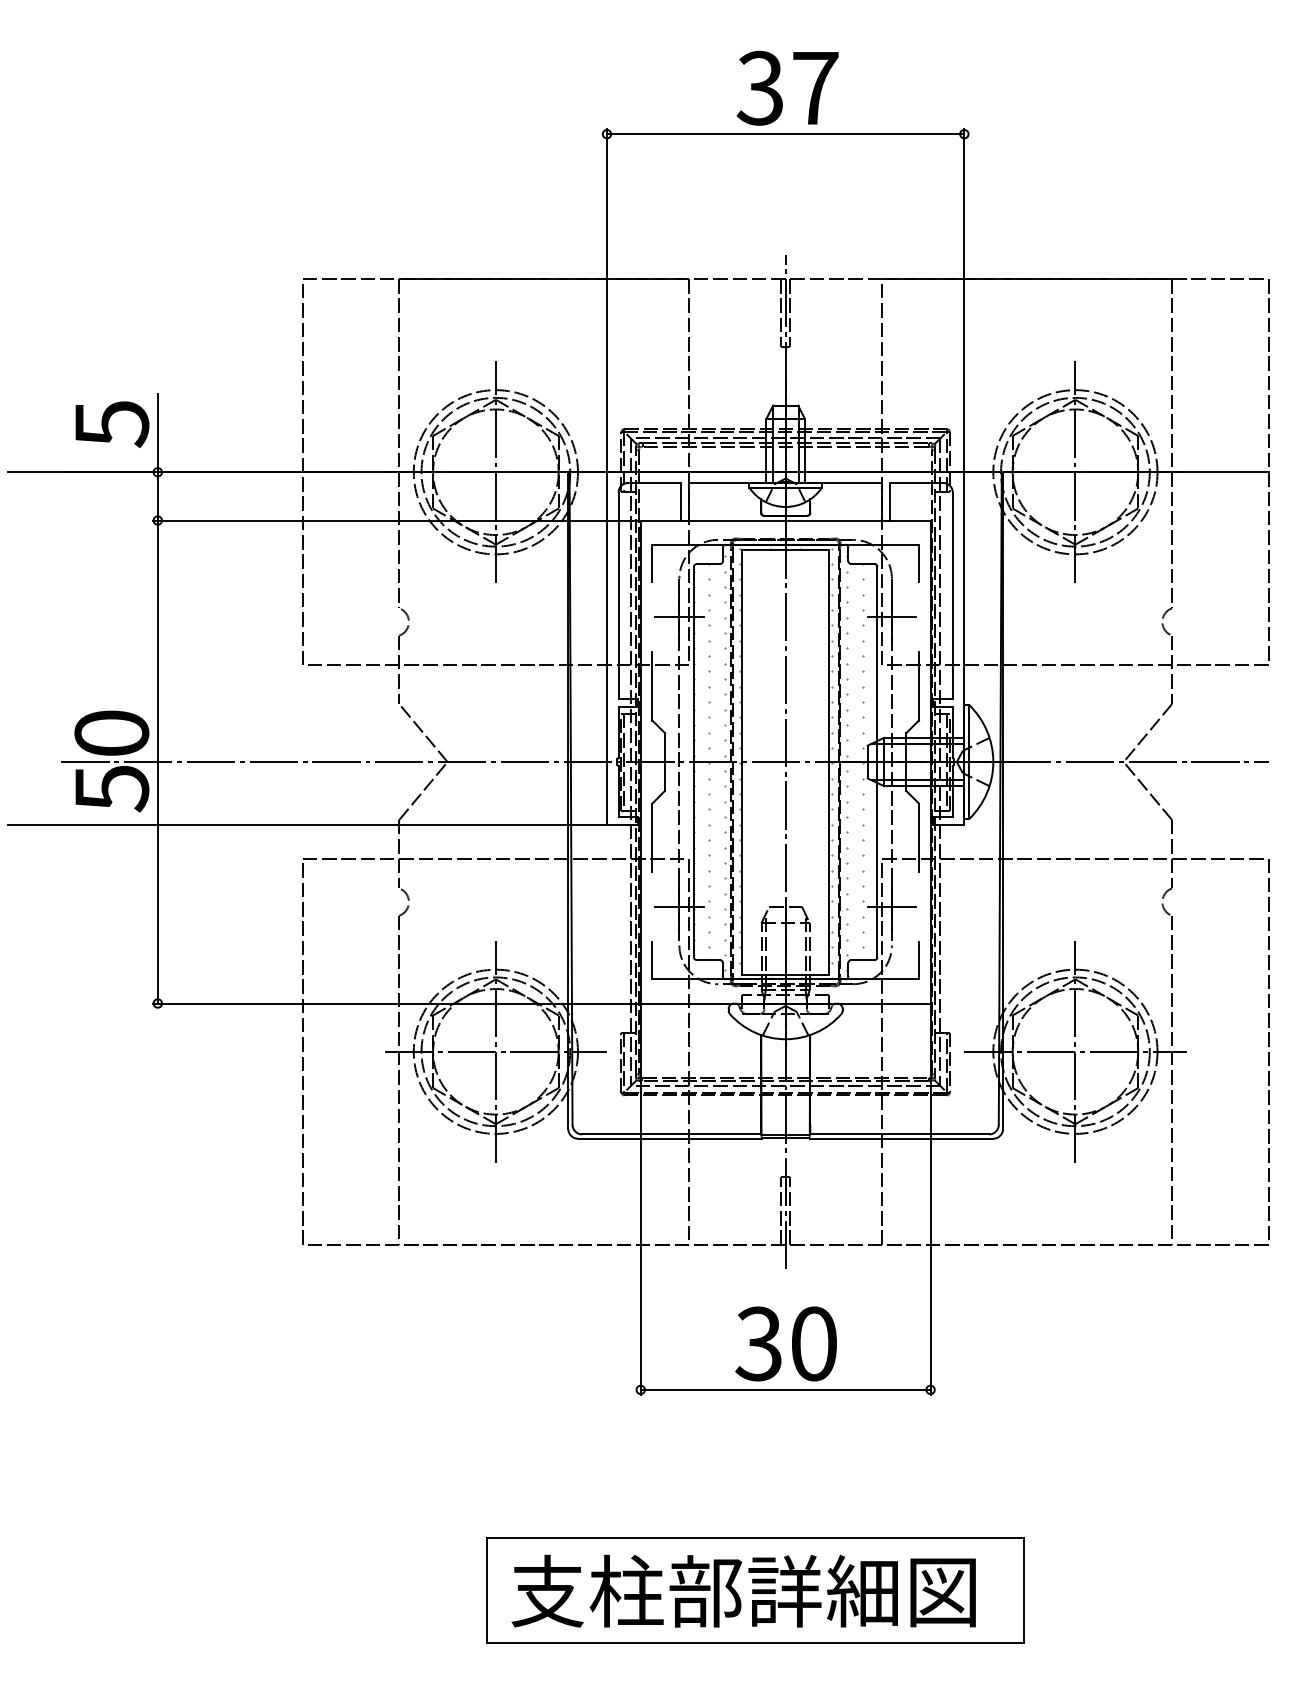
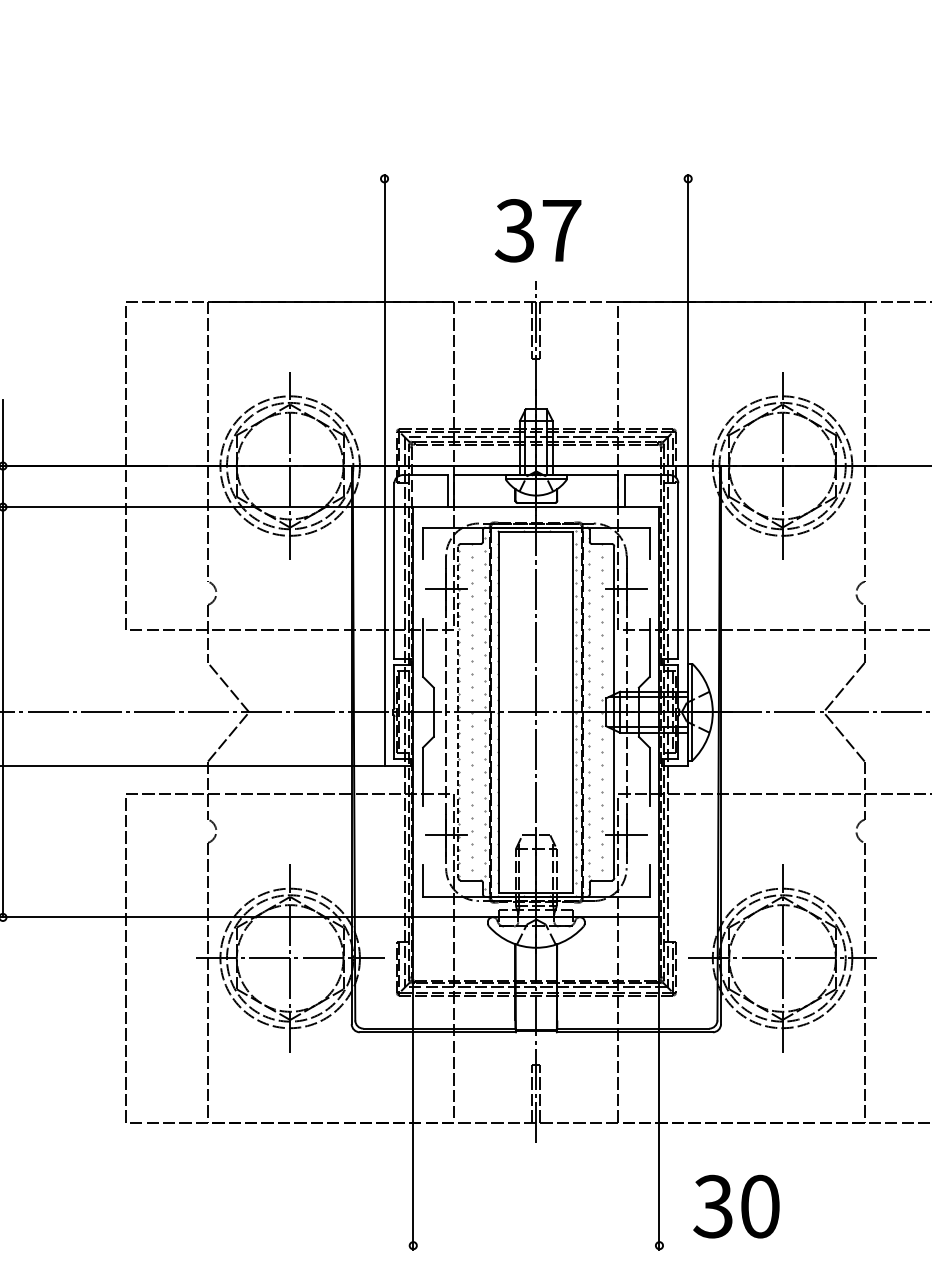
text: (787, 87) -> (537, 230), moved
line: (785, 134) -> (536, 179), removed
line: (693, 762) -> (458, 712), solid -> dashed
text: (785, 1343) -> (735, 1206), moved
line: (785, 1389) -> (536, 1245), removed

